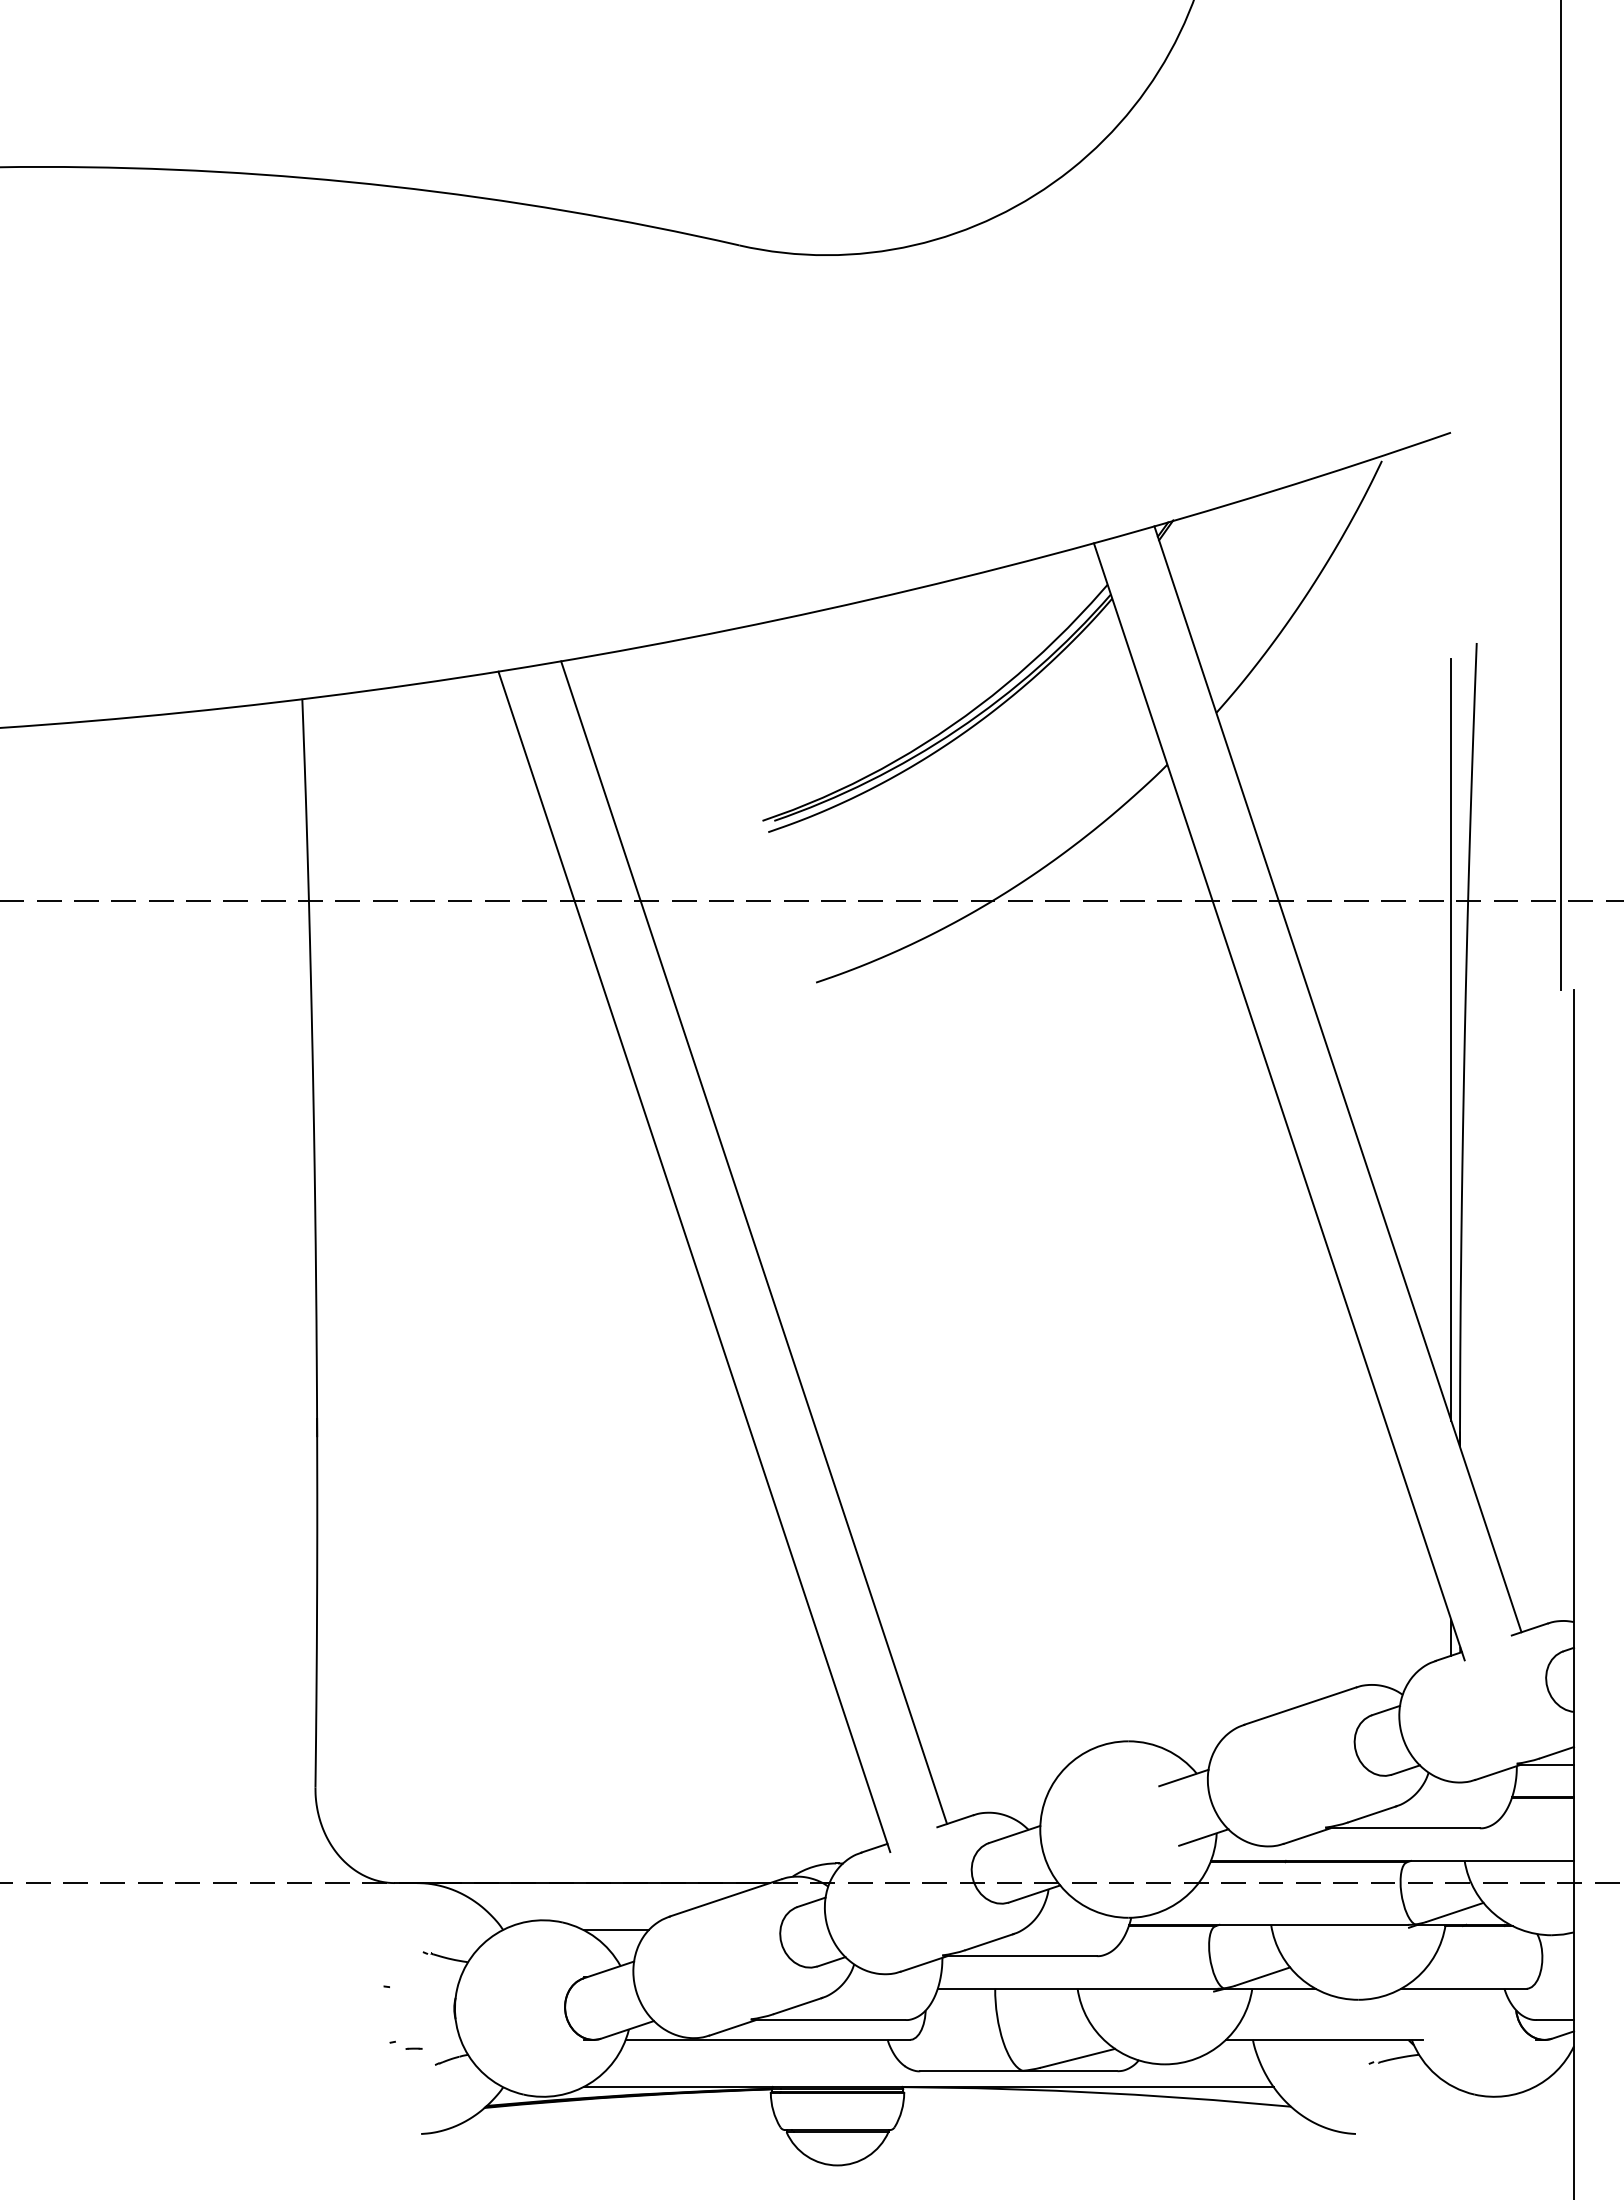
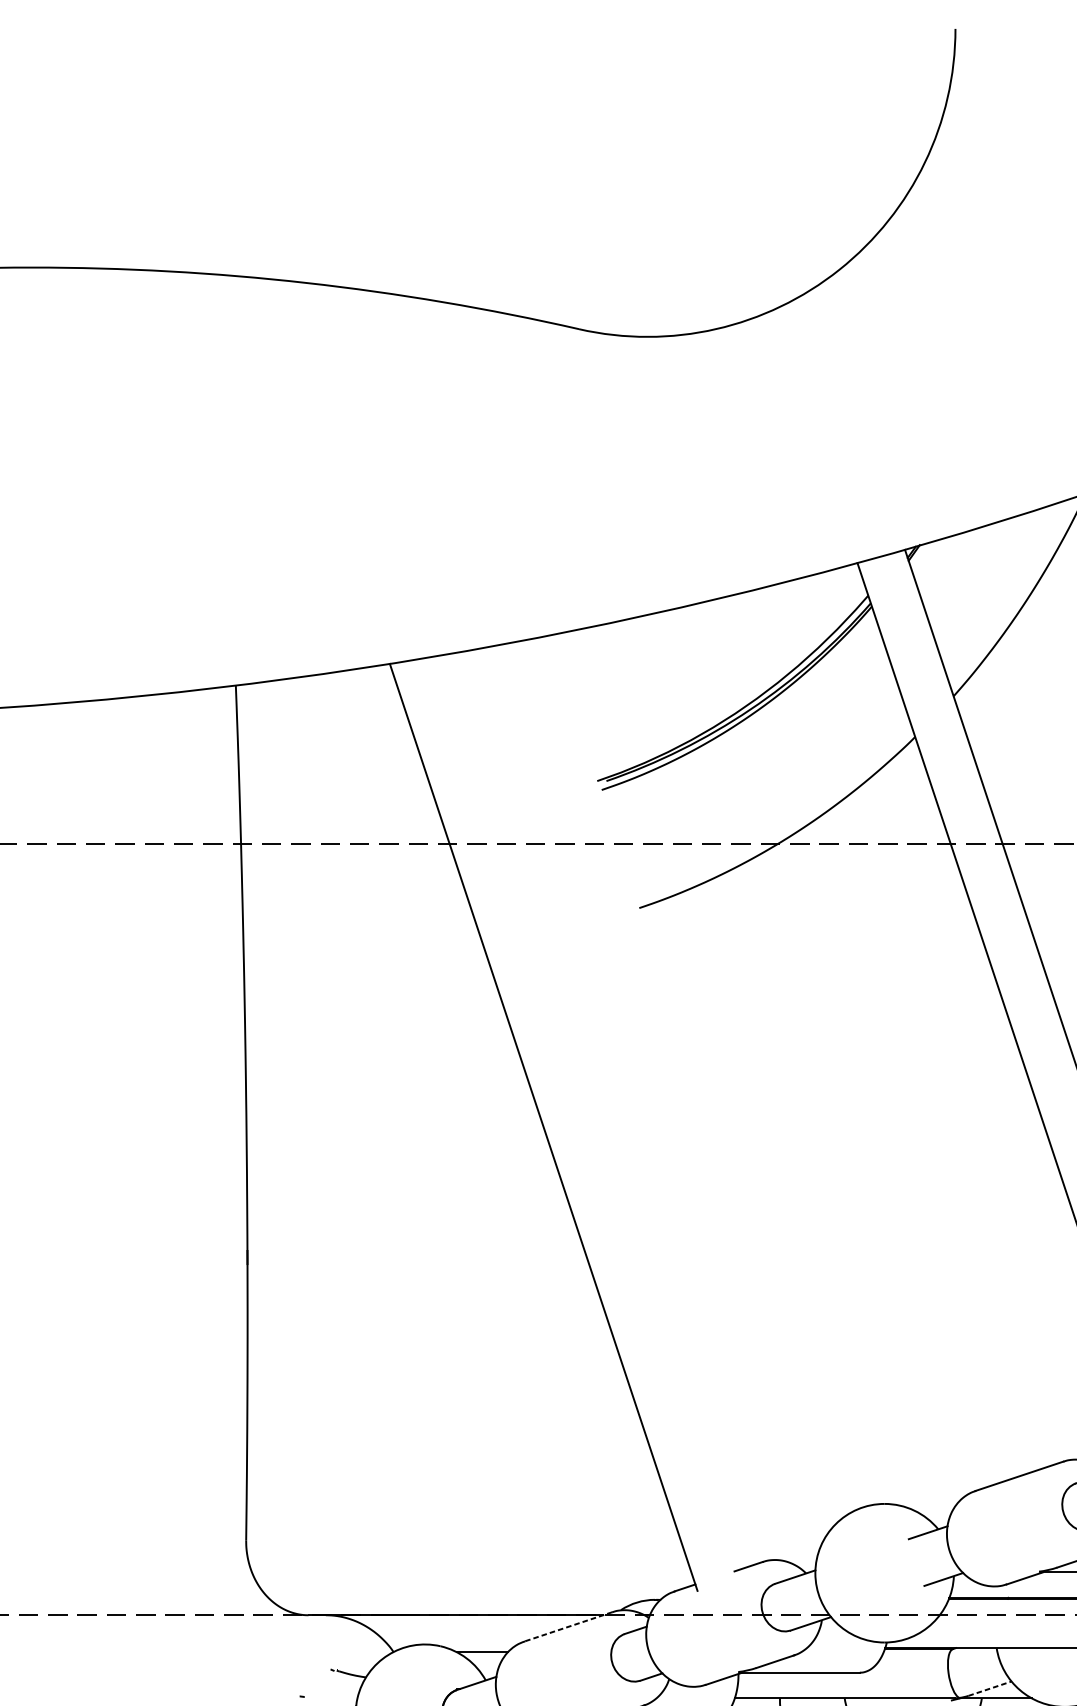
line: (754, 1242) -> (590, 1112), removed
line: (725, 1898) -> (568, 1627), solid -> dashed
line: (1262, 1976) -> (989, 1688), solid -> dashed

